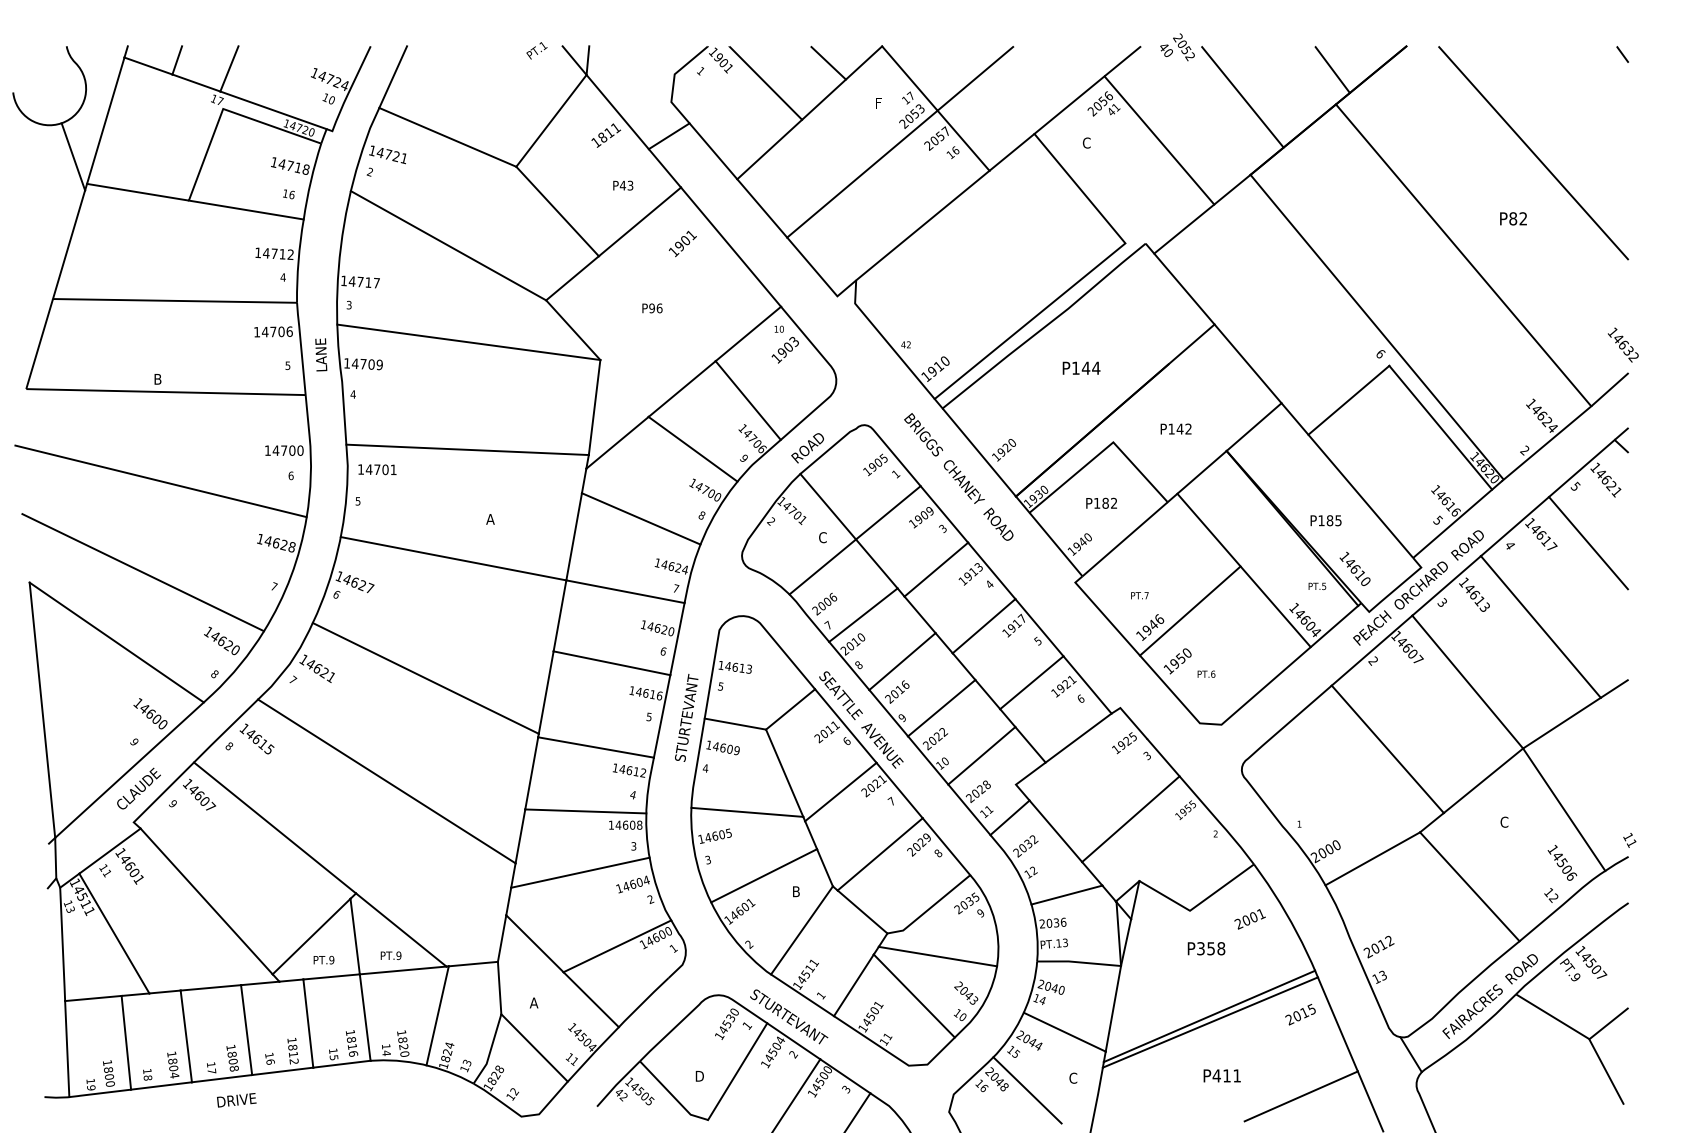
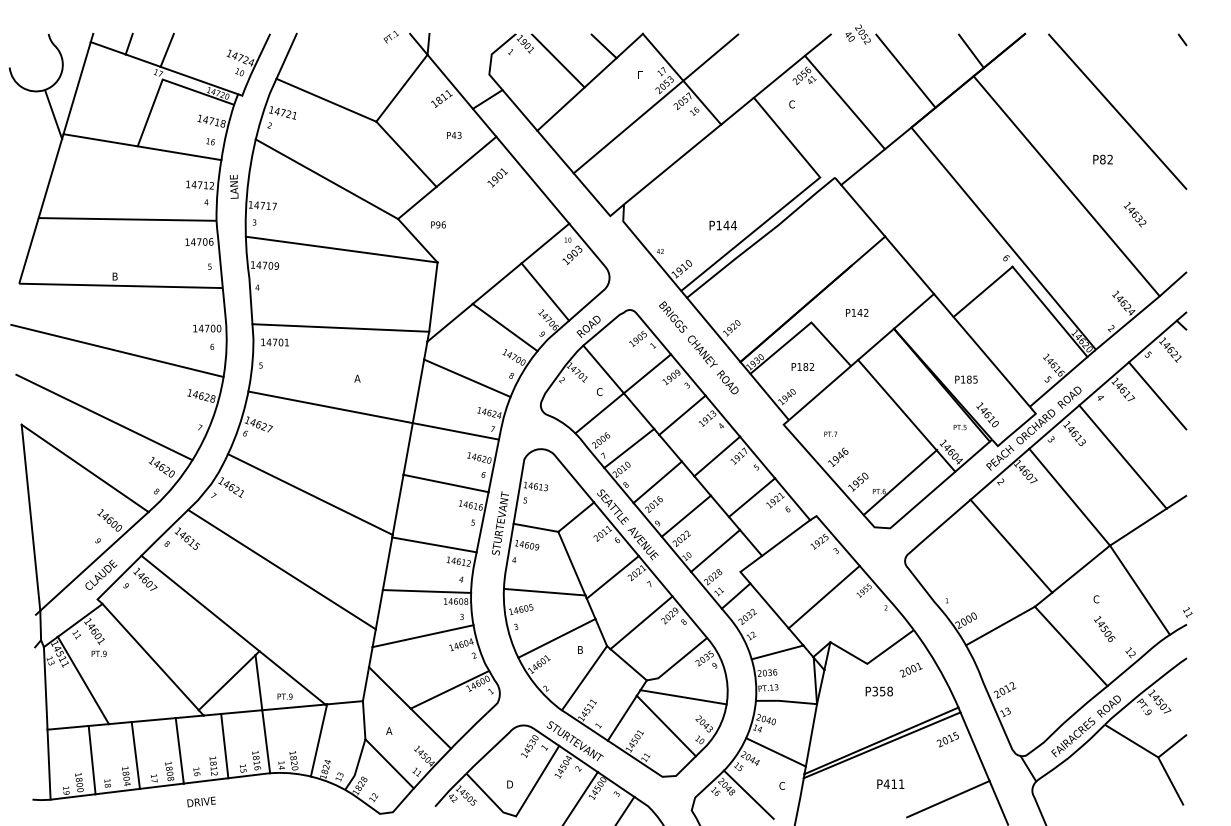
text: (652, 307) -> (438, 224), moved
text: (1622, 344) -> (1134, 214), moved
text: (320, 354) -> (233, 186), moved
text: (1080, 368) -> (722, 225), moved
line: (1190, 609) -> (900, 481), moved
text: (1562, 862) -> (1104, 628), moved
text: (323, 959) -> (98, 653), moved
text: (236, 1099) -> (201, 801), moved

